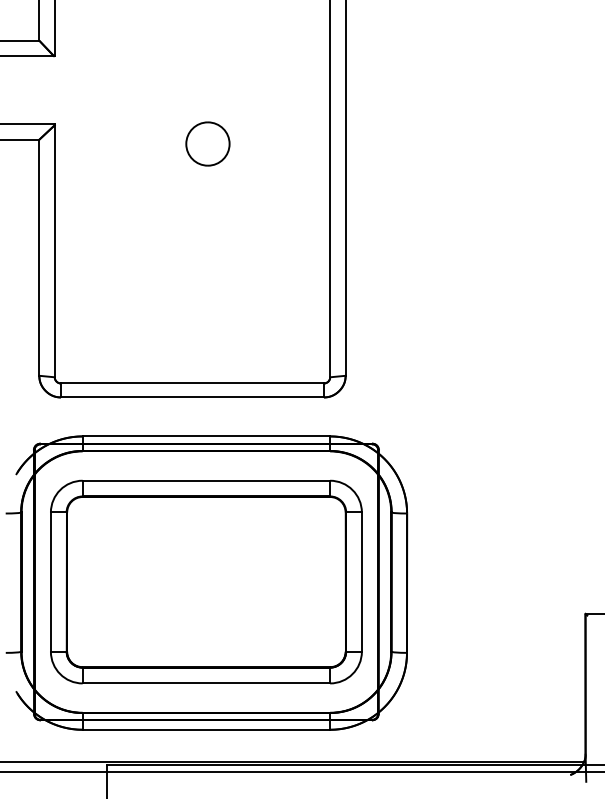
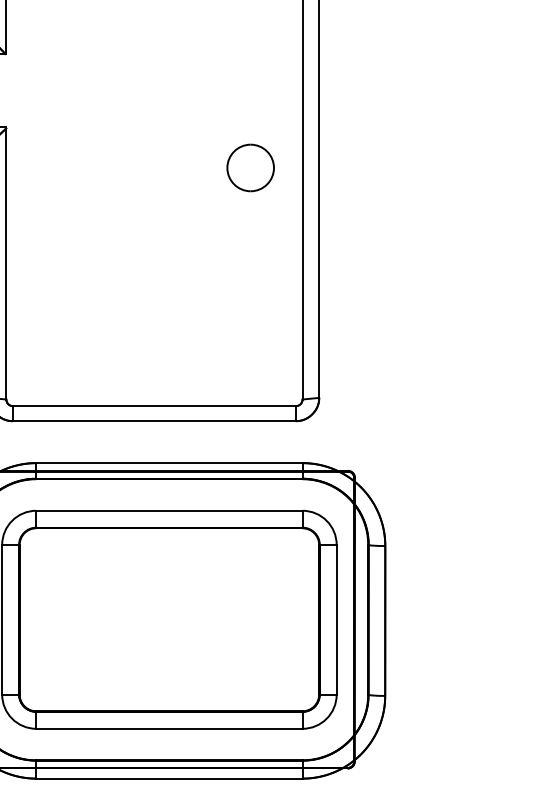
part: (207, 143) -> (250, 167), moved

